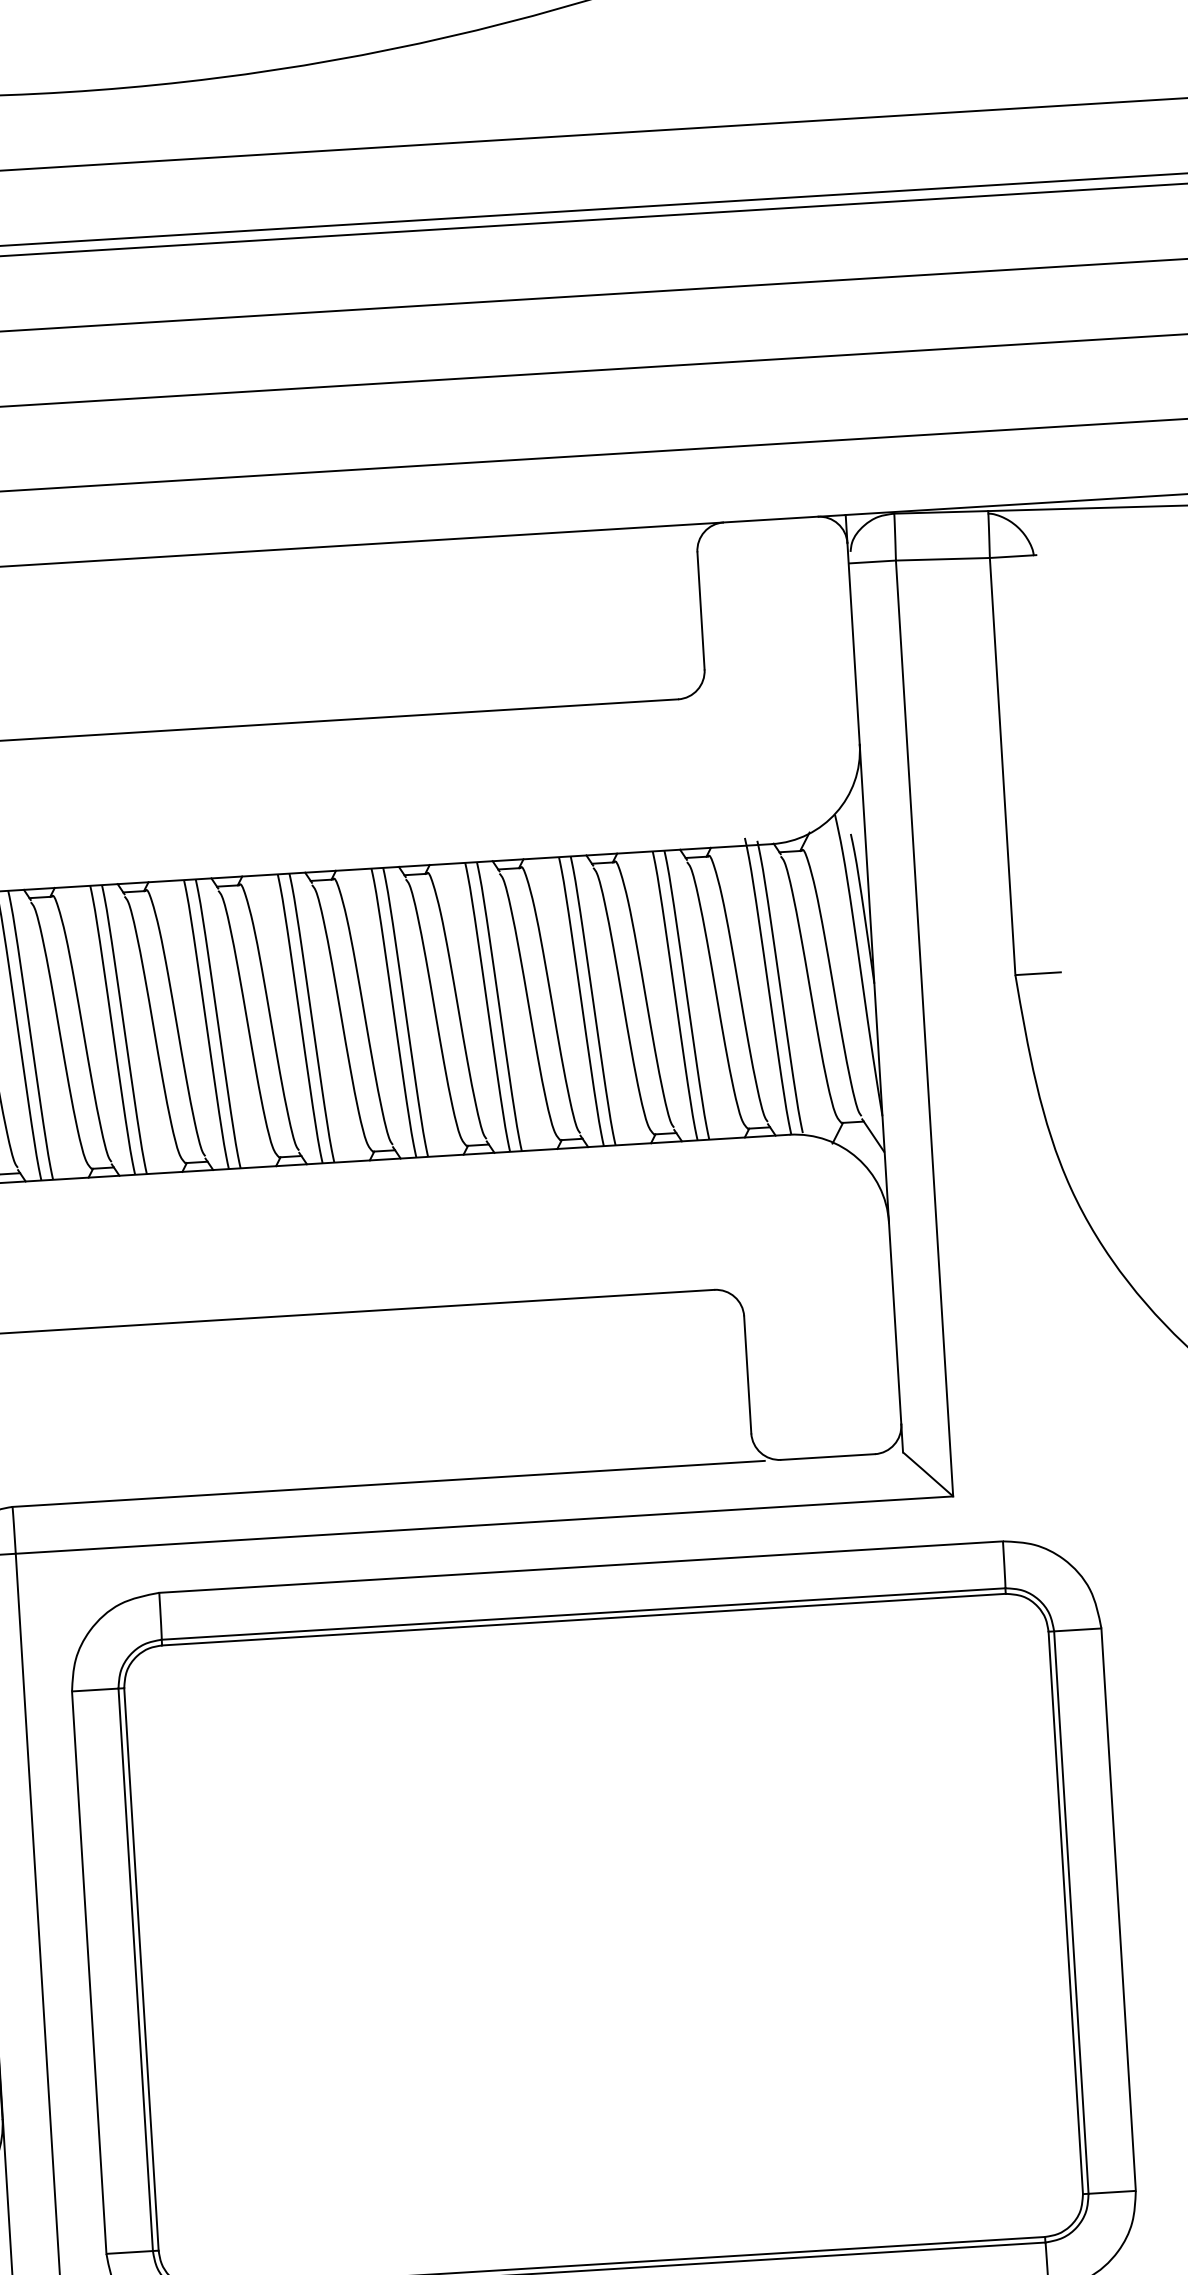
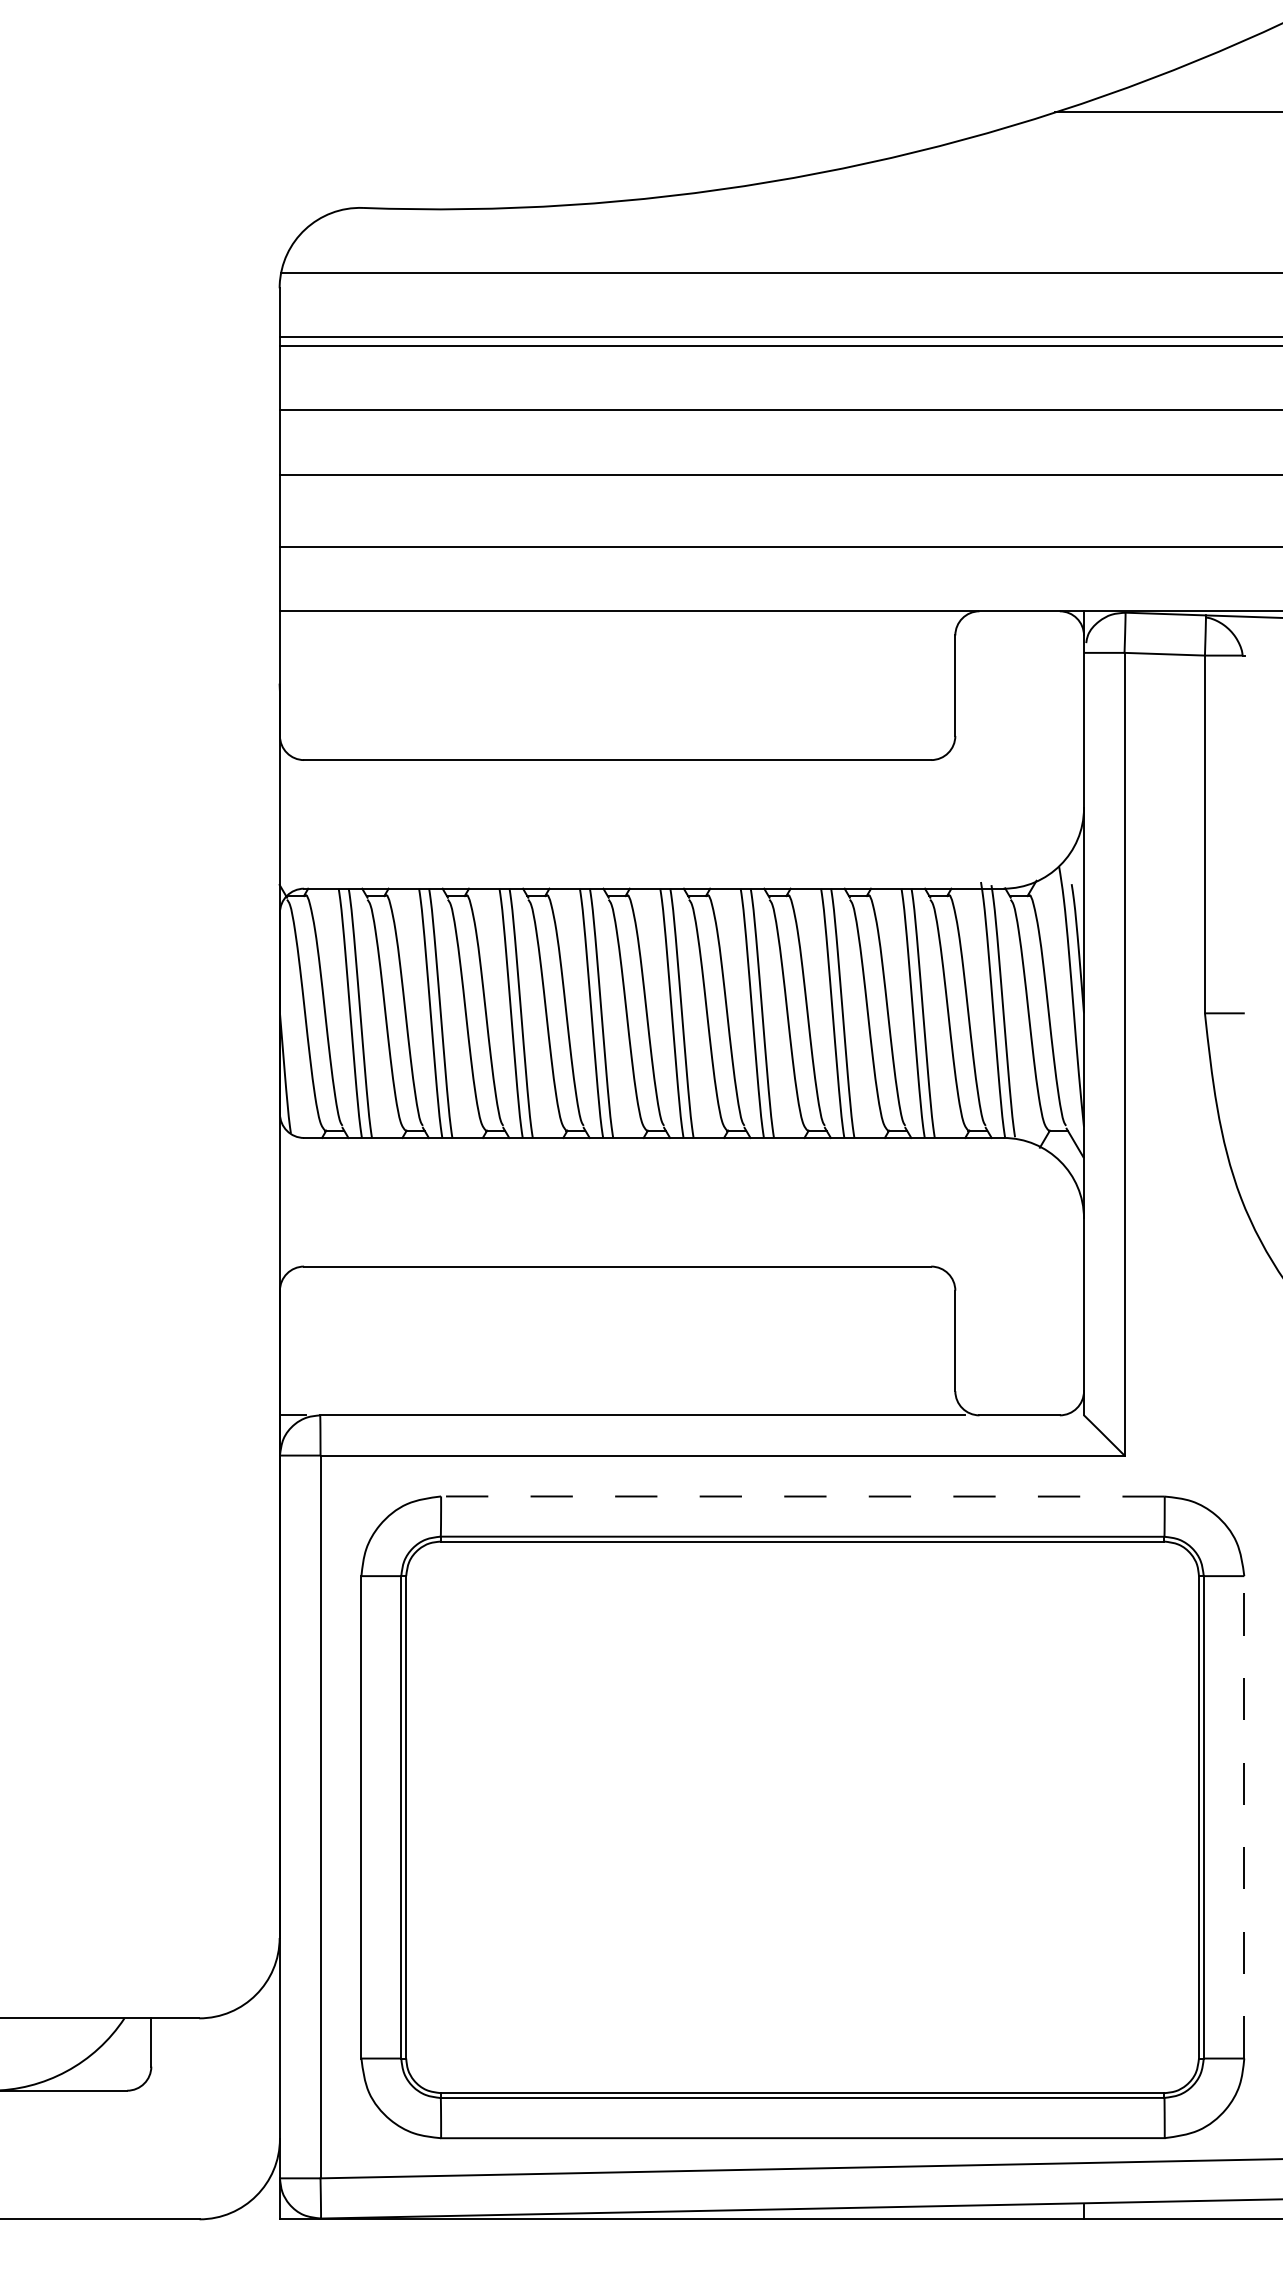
line: (580, 1567) -> (802, 1496), solid -> dashed
line: (1118, 1908) -> (1244, 1816), solid -> dashed

